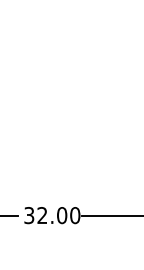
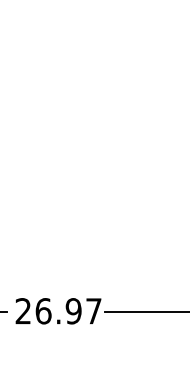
text: (52, 215) -> (58, 311), 32.00 -> 26.97

